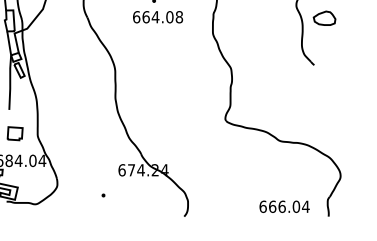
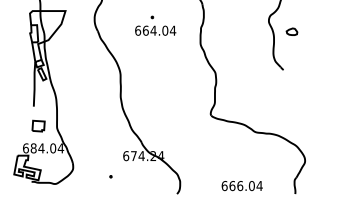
text: (178, 16) -> (172, 30), 664.08 -> 664.04
part: (323, 18) -> (291, 31), size x0.6
text: (283, 207) -> (241, 186), moved

